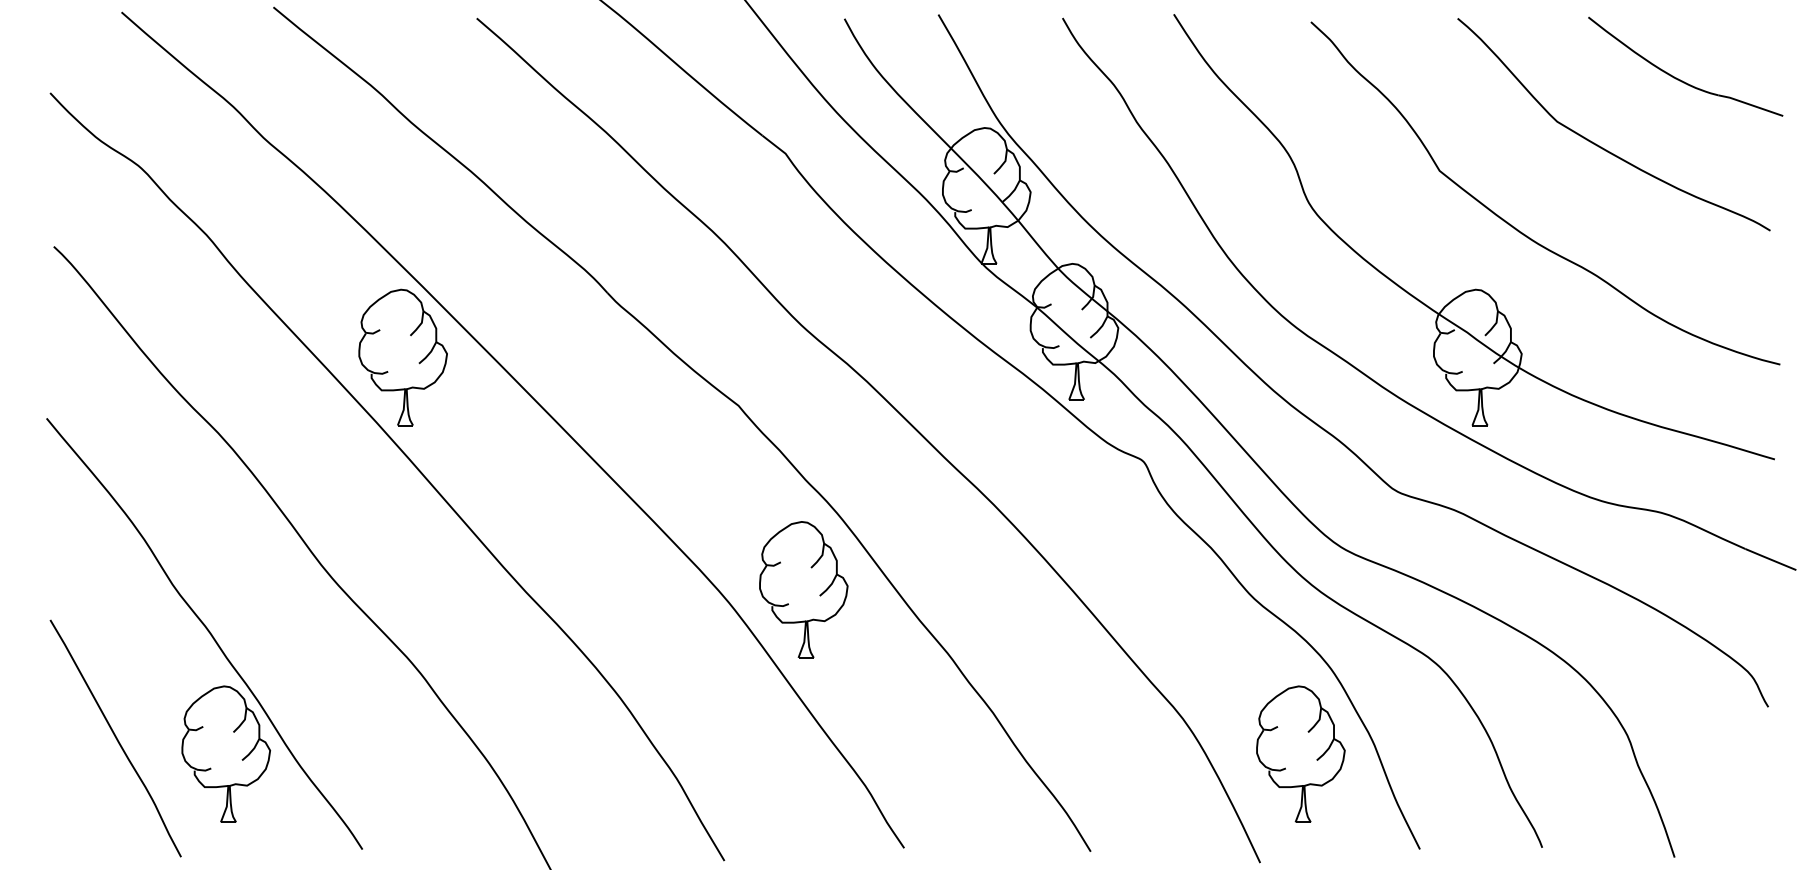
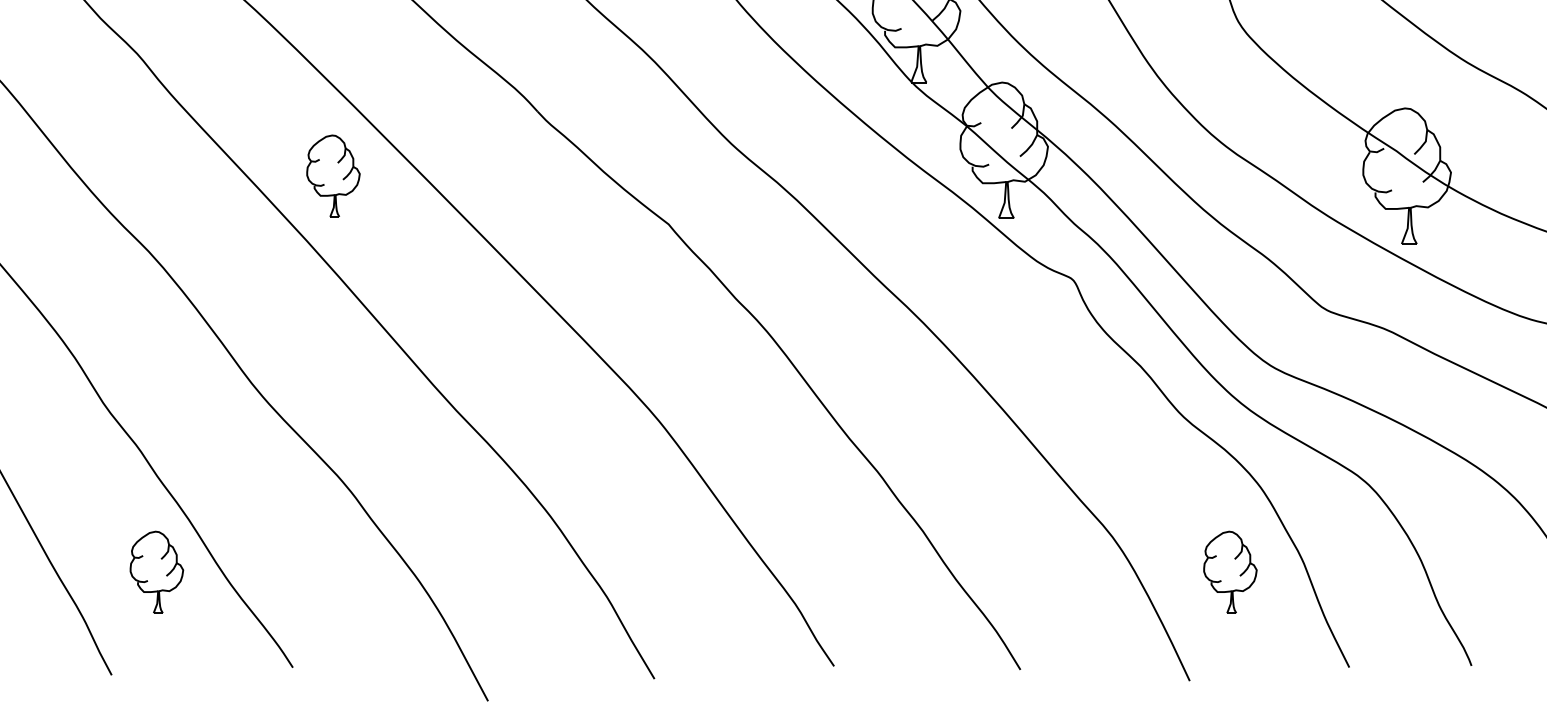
part: (402, 357) -> (332, 176), size x0.6
part: (803, 589) -> (733, 407), removed
part: (226, 753) -> (157, 571), size x0.6
part: (1300, 753) -> (1229, 571), size x0.6

